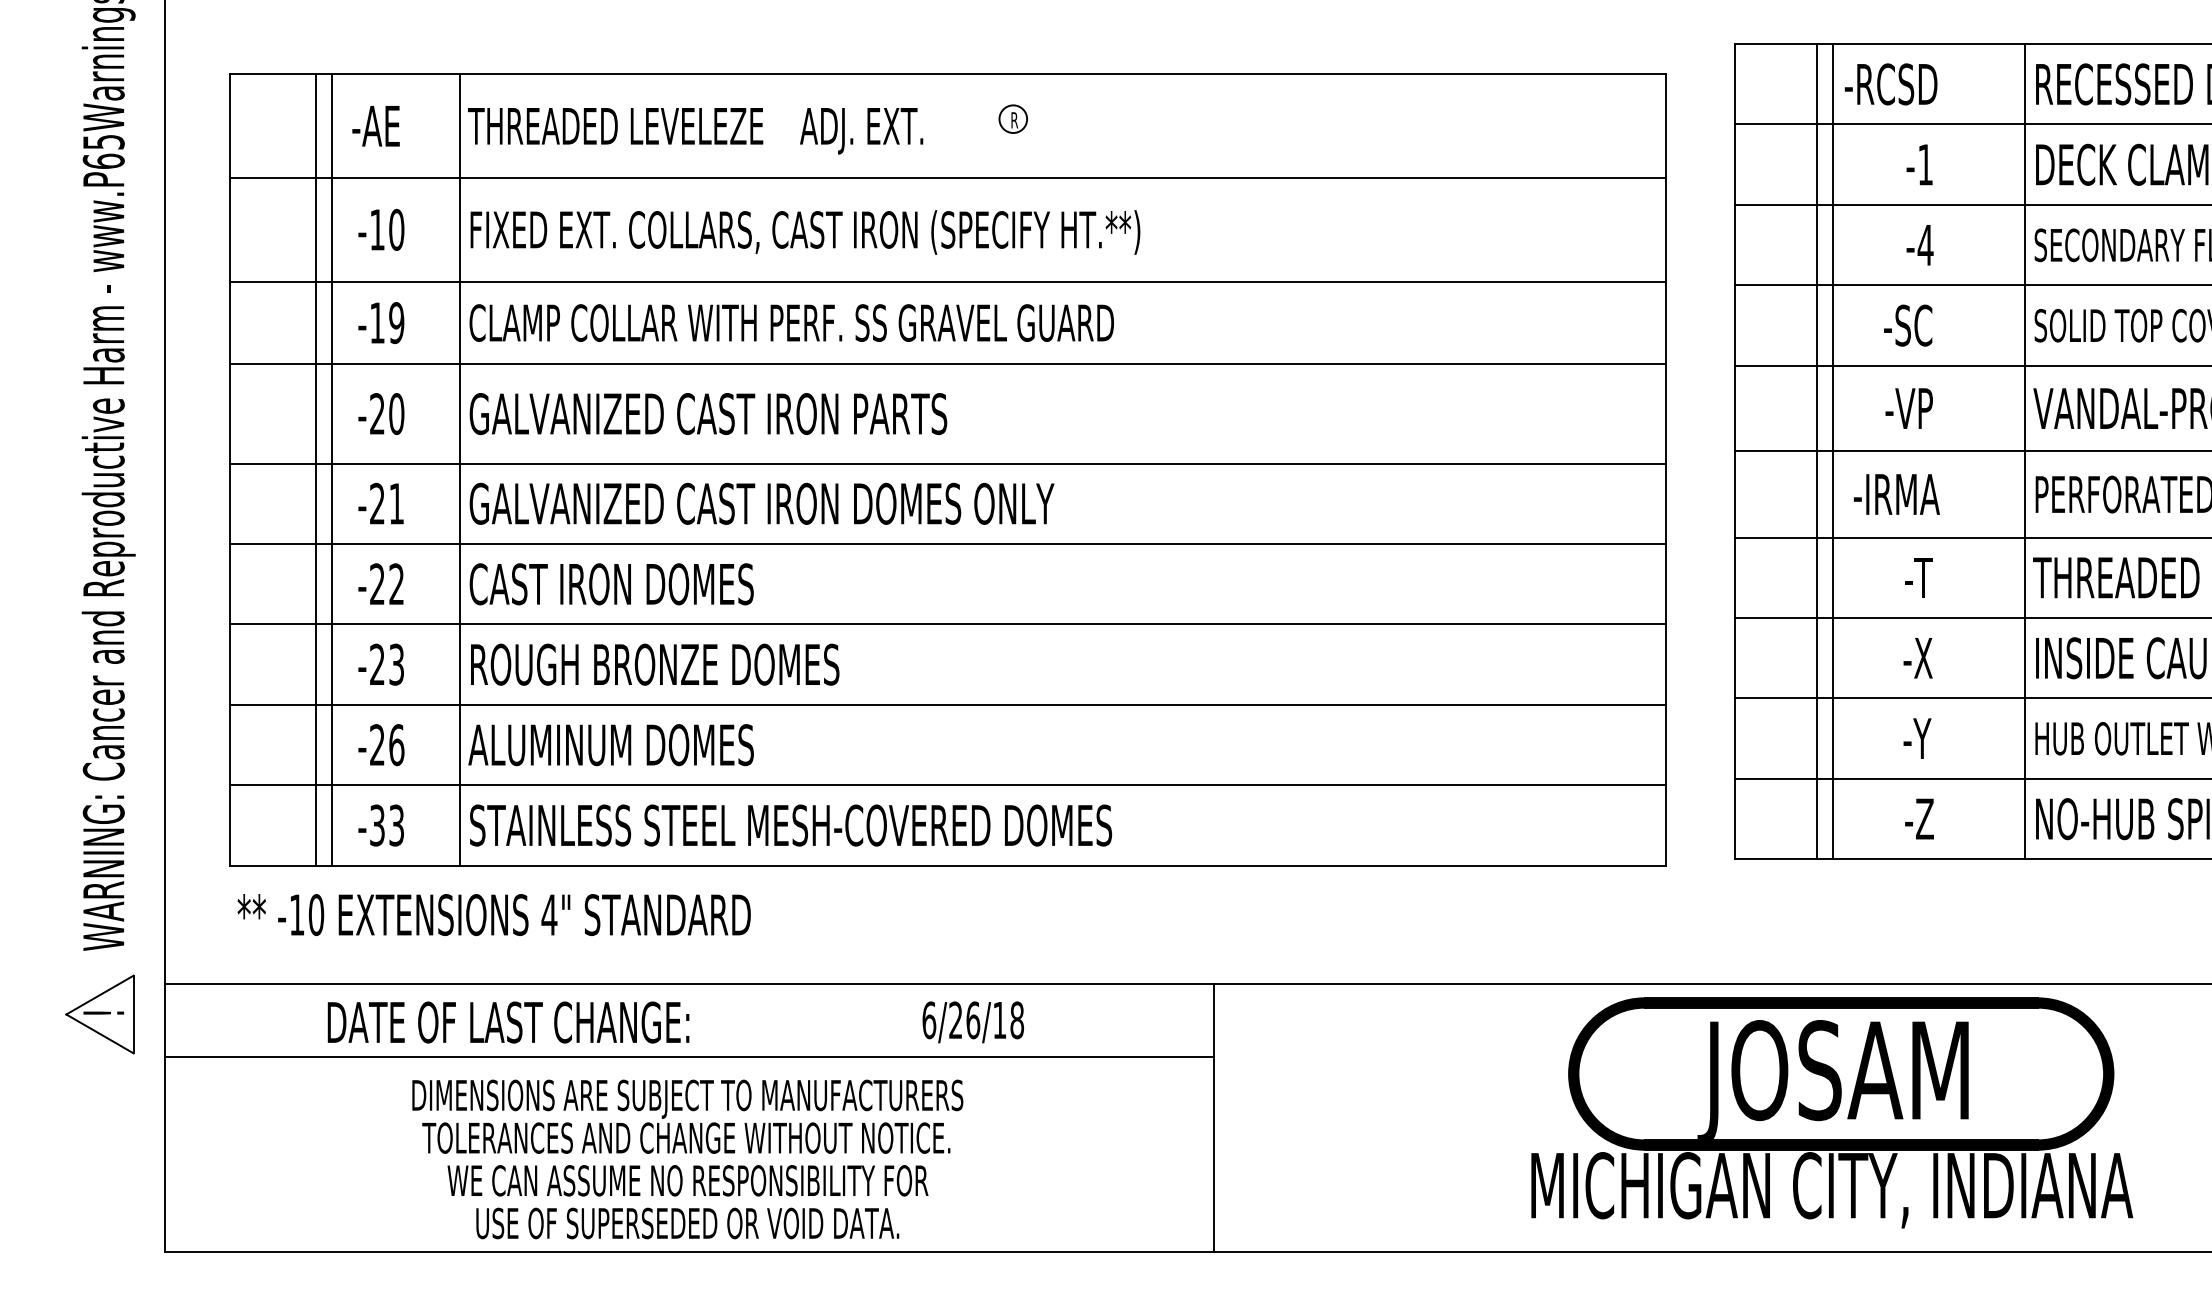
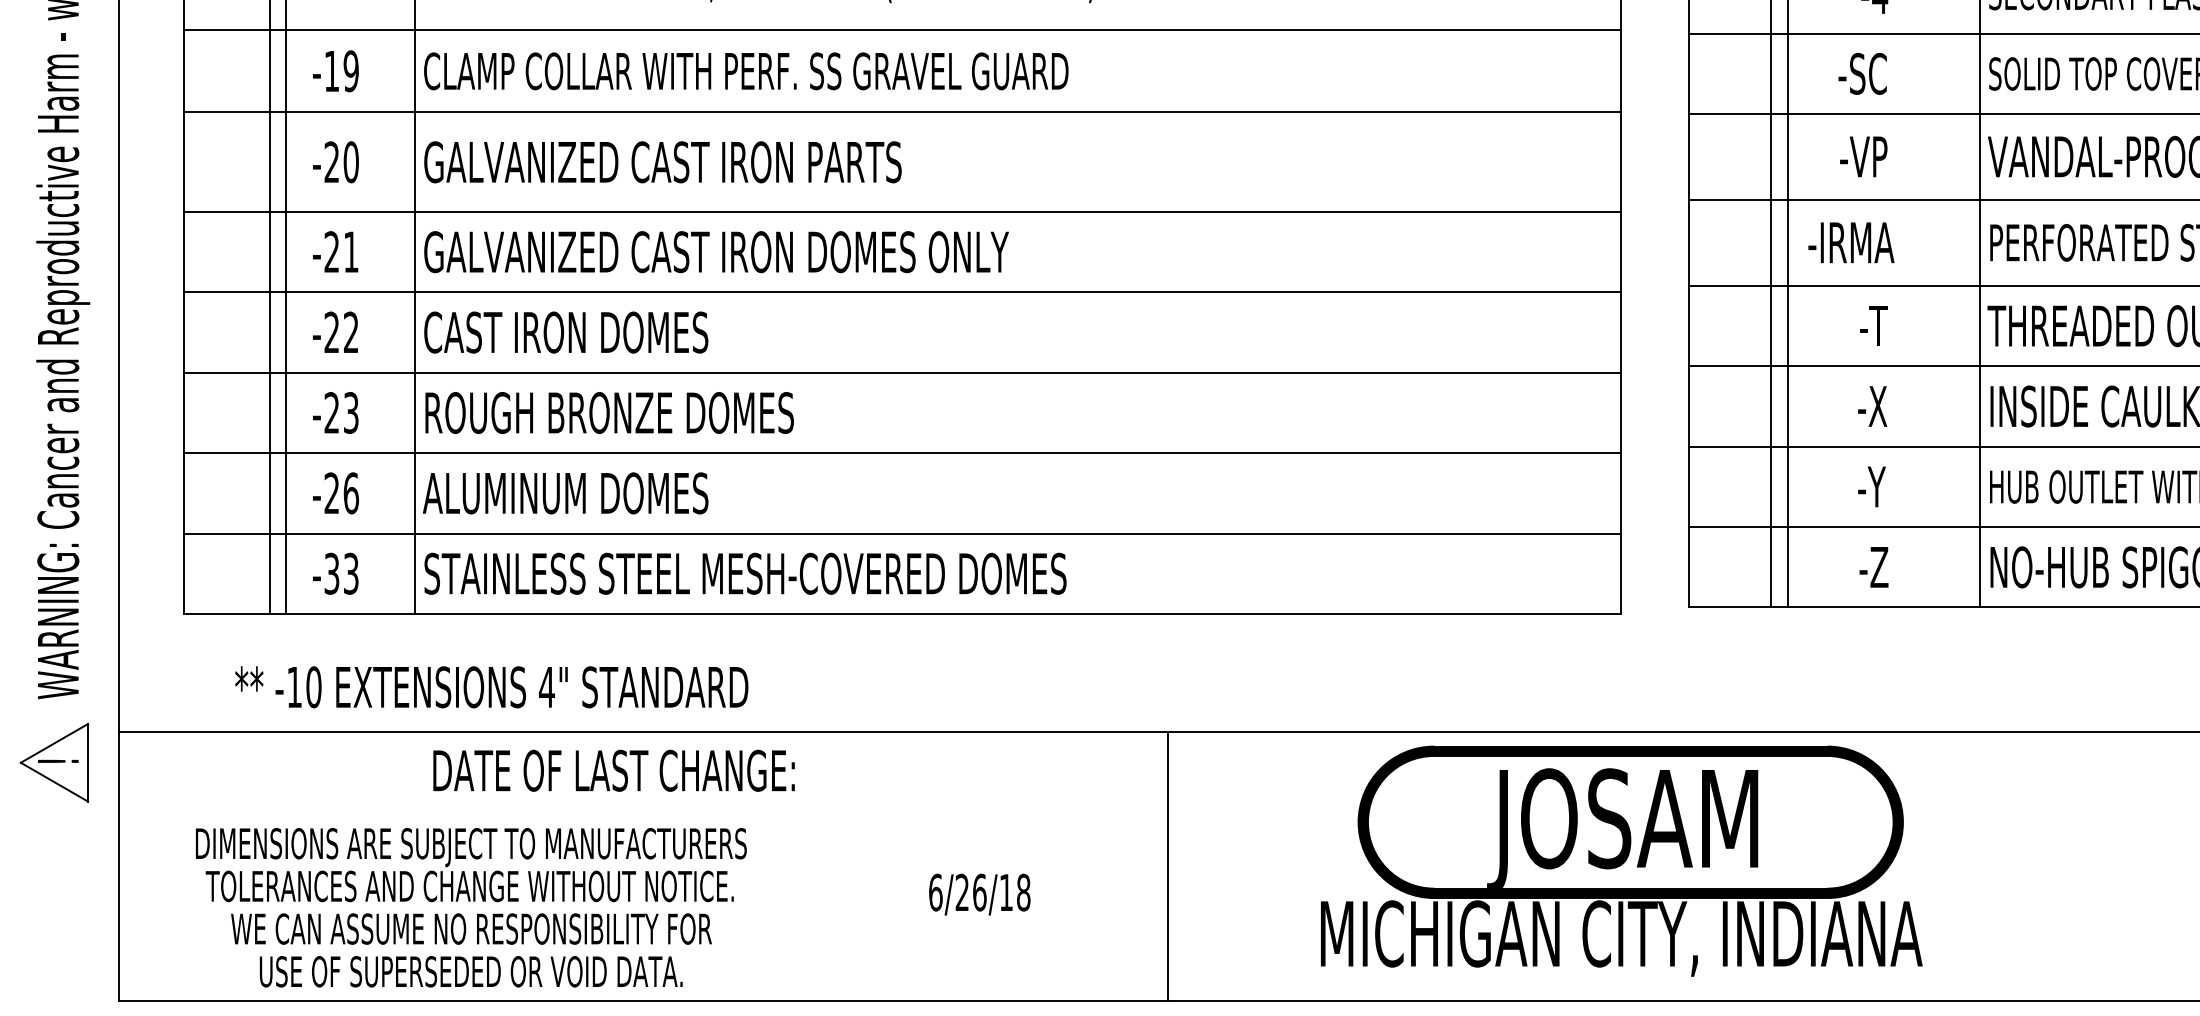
text: (493, 915) -> (491, 687), moved
text: (508, 1022) -> (614, 770), moved
text: (972, 1022) -> (979, 894), moved
line: (688, 1057) -> (643, 805), removed
part: (1832, 1112) -> (1622, 860), moved
text: (687, 1159) -> (471, 907), moved

